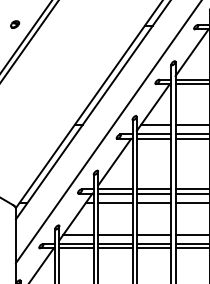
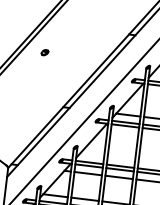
part: (15, 24) -> (45, 52), moved

